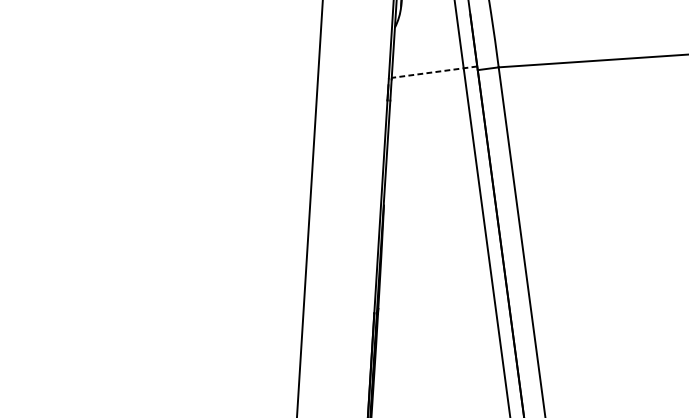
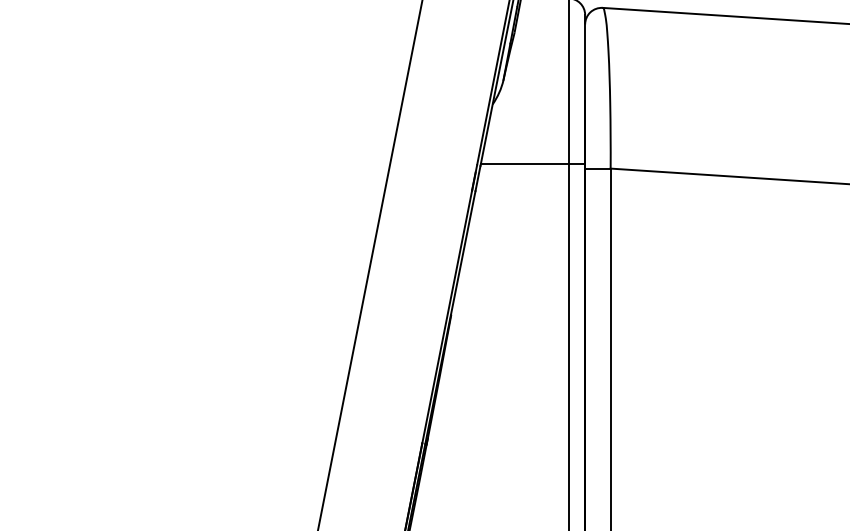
line: (434, 72) -> (532, 164), dashed -> solid

